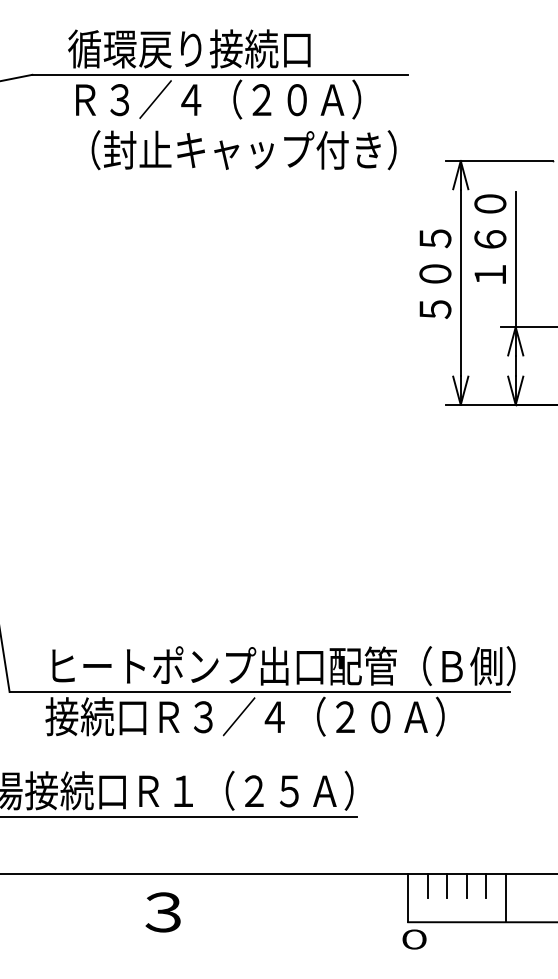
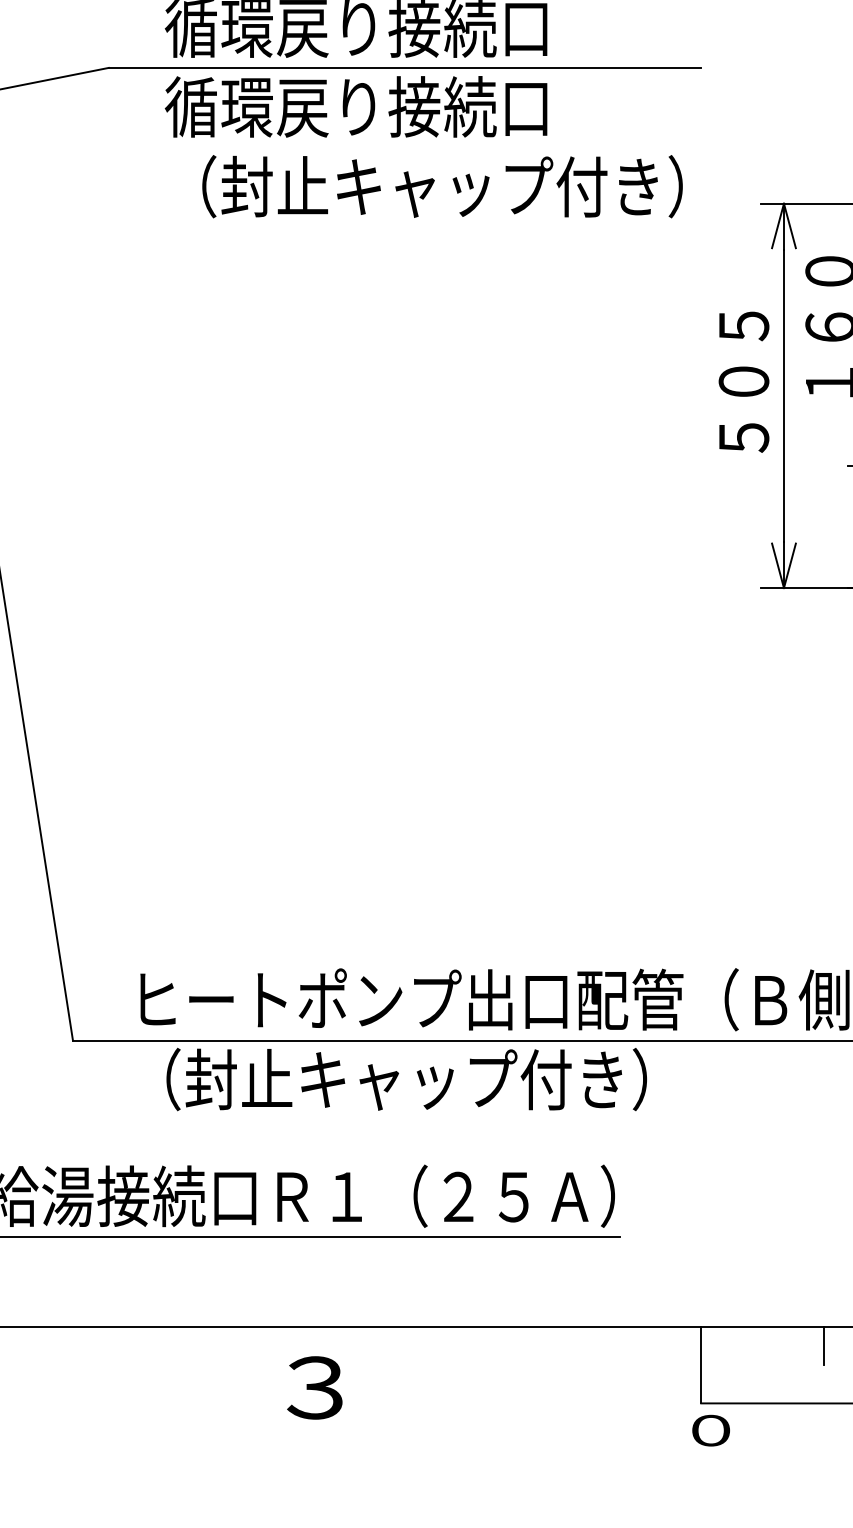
text: (214, 99) -> (395, 106), Ｒ３／４（２０Ａ） -> 循環戻り接続口
text: (244, 716) -> (443, 1079), 接続口Ｒ３／４（２０Ａ） -> （封止キャップ付き）
line: (427, 885) -> (731, 1345), removed
line: (447, 885) -> (763, 1345), removed
line: (466, 885) -> (792, 1345), removed

